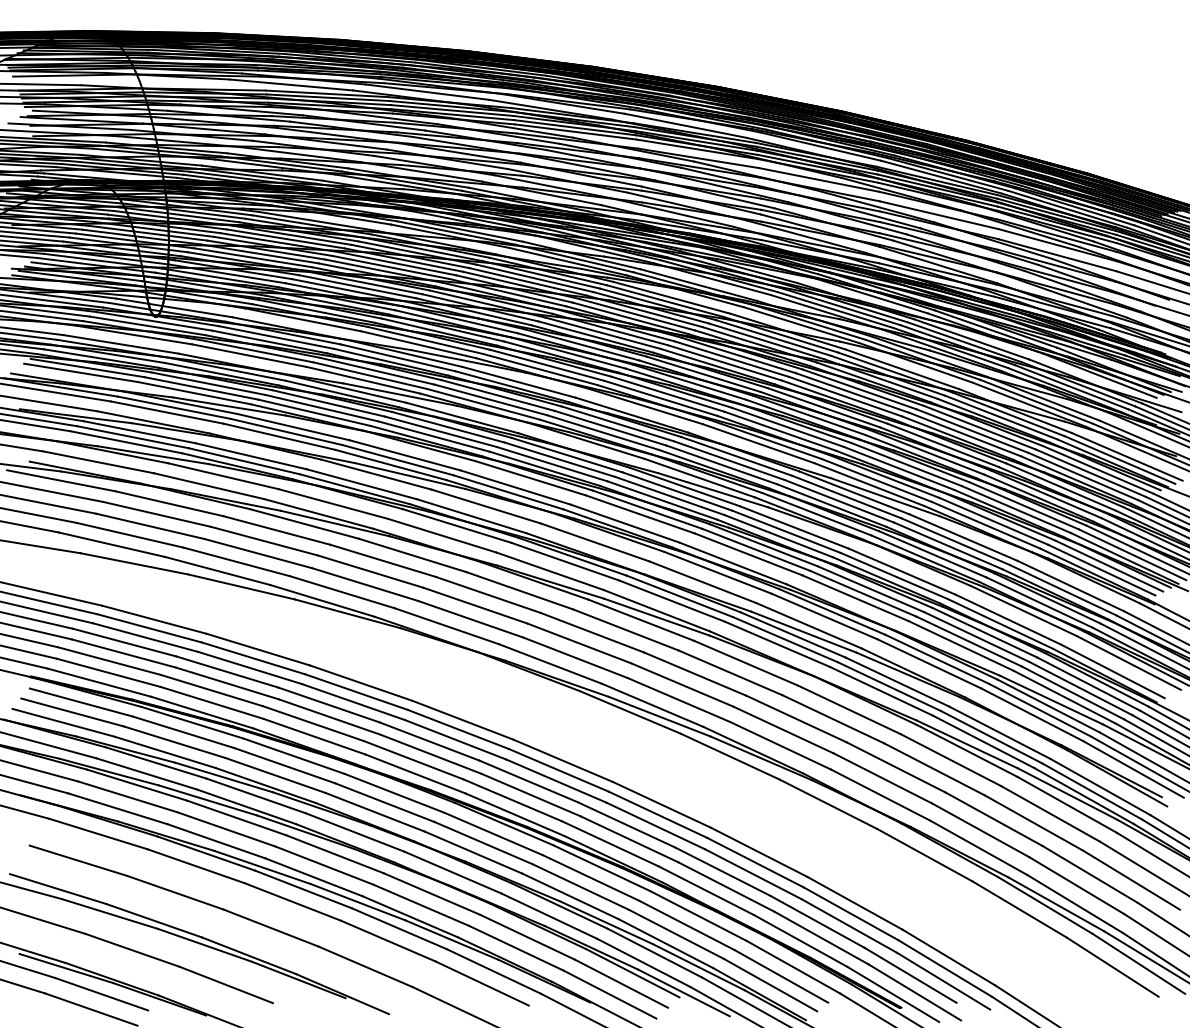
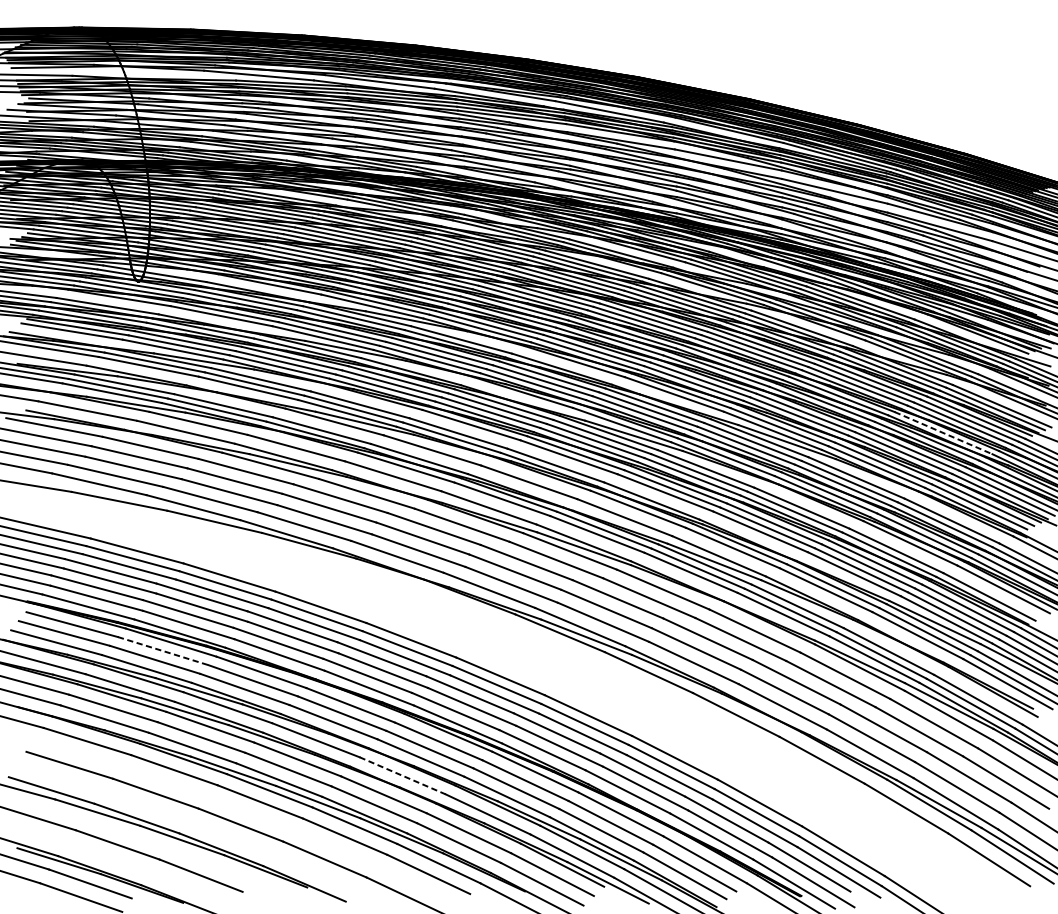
line: (1061, 487) -> (943, 433), solid -> dashed
line: (184, 732) -> (164, 651), solid -> dashed
line: (452, 872) -> (402, 775), solid -> dashed

